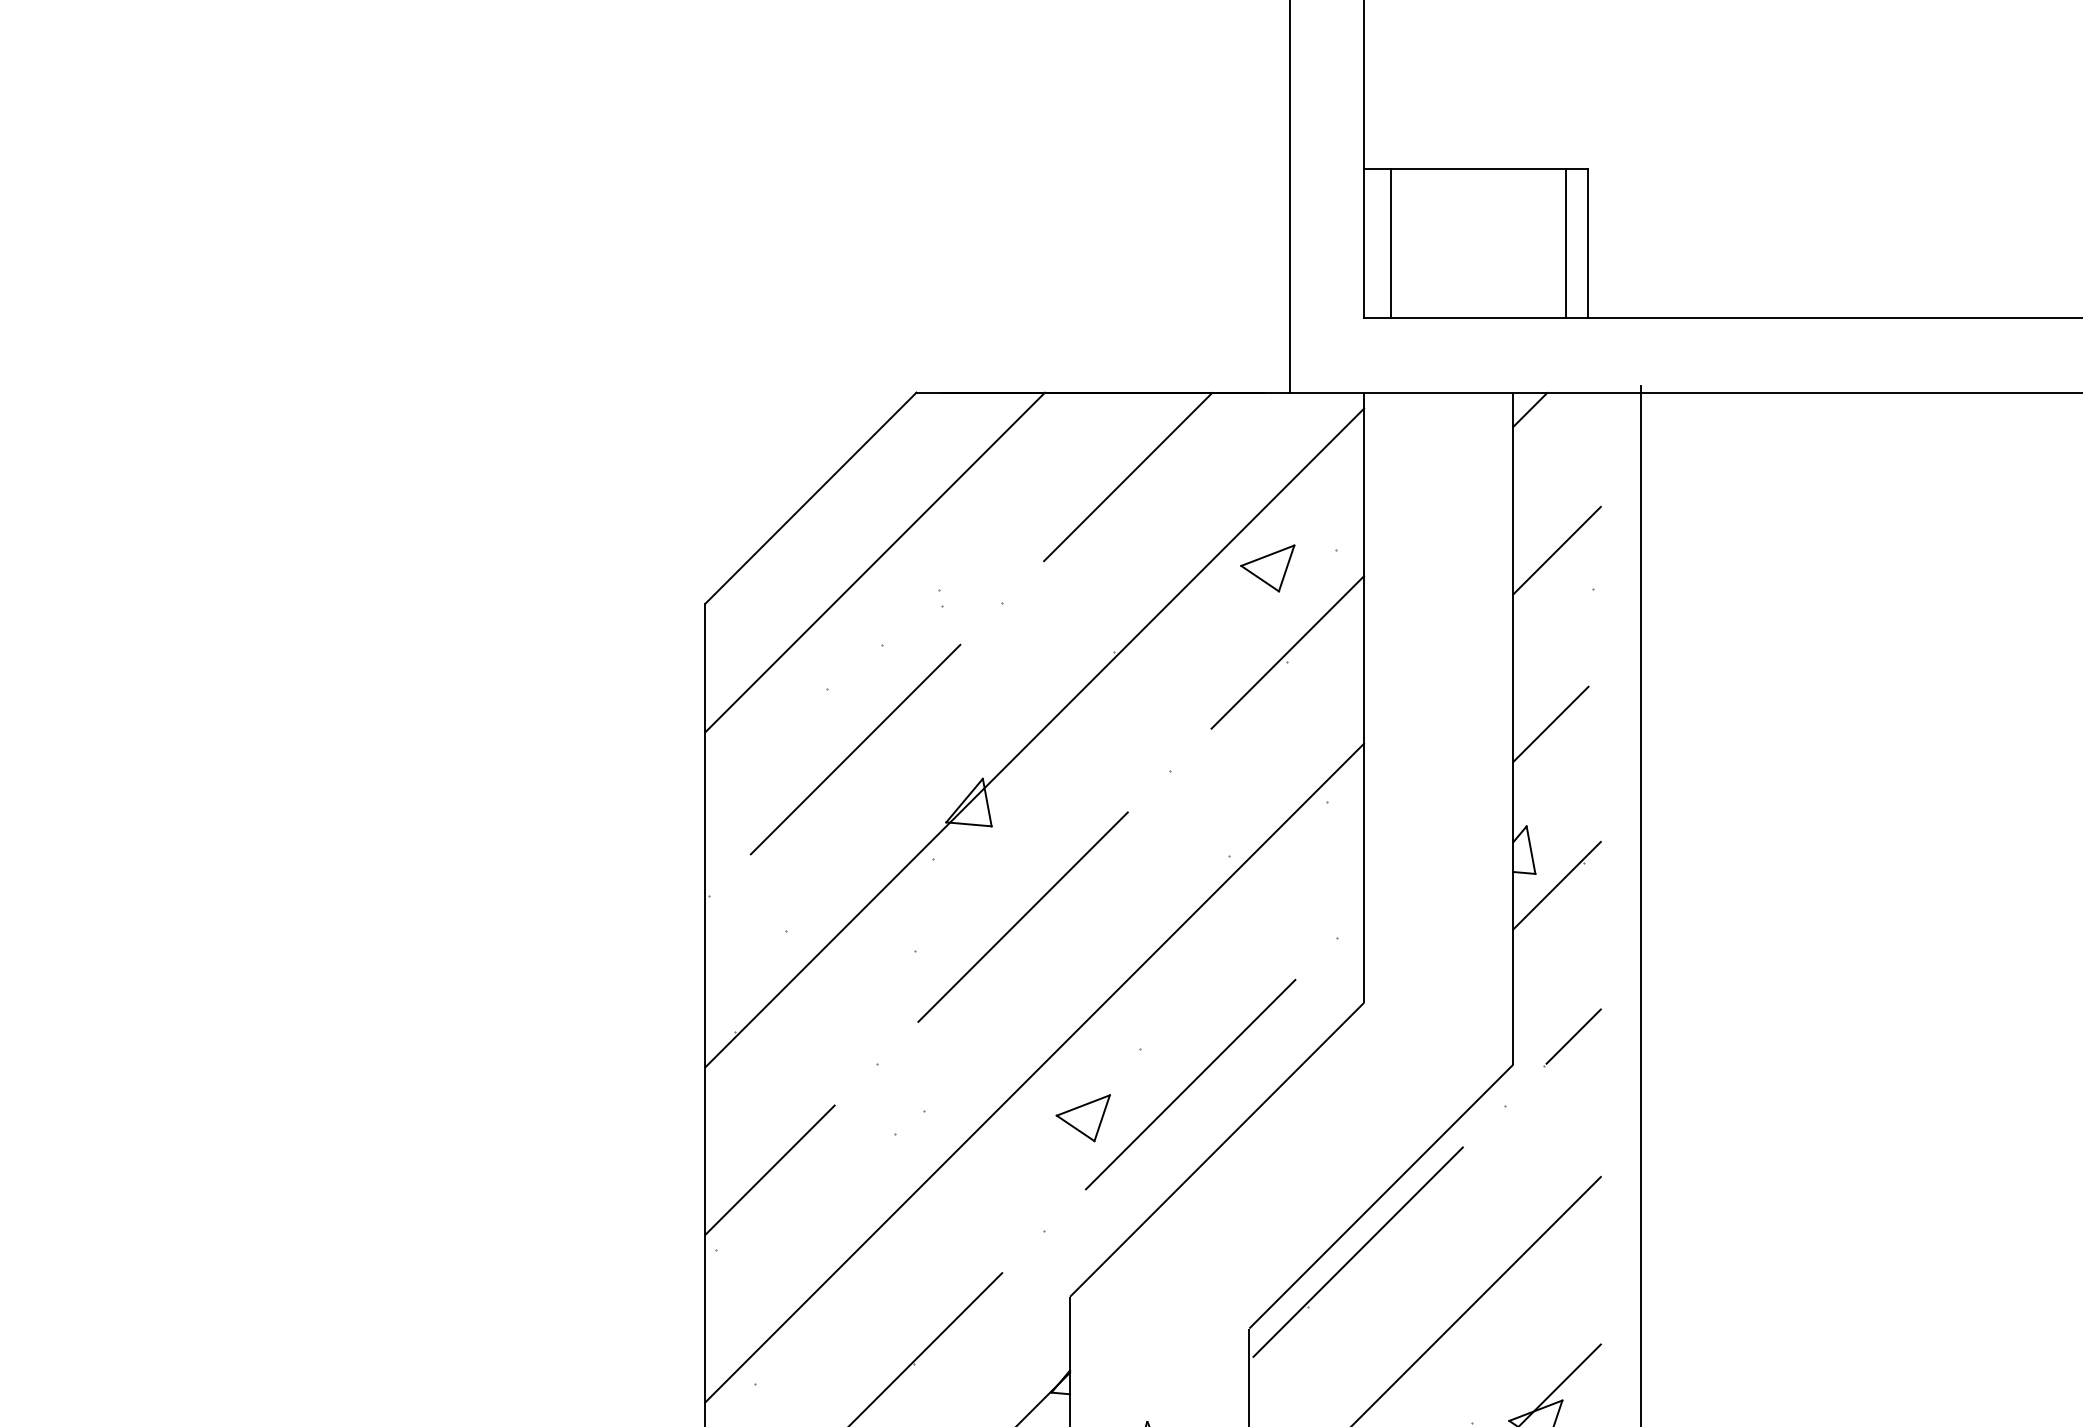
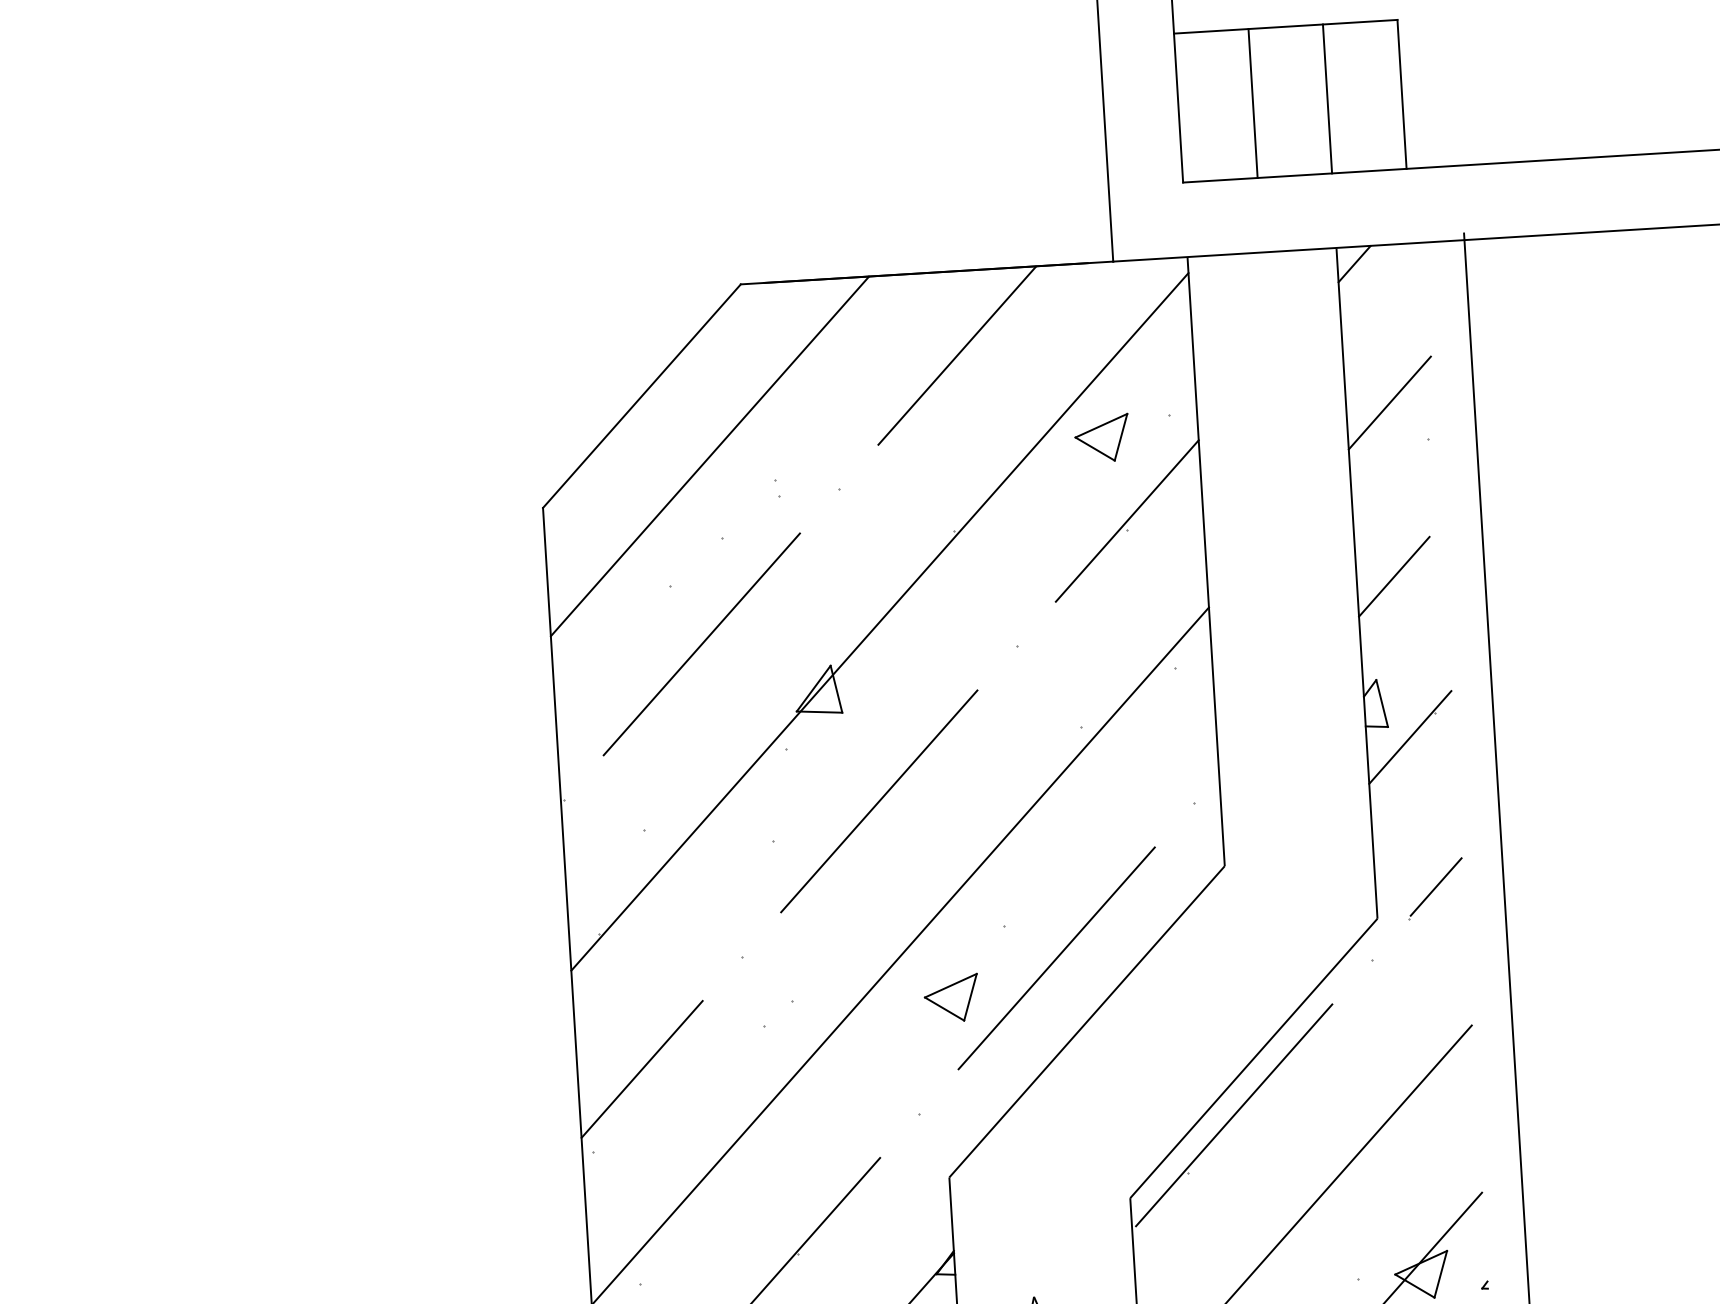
line: (1390, 243) -> (1252, 103), moved
line: (1566, 243) -> (1327, 99), moved

